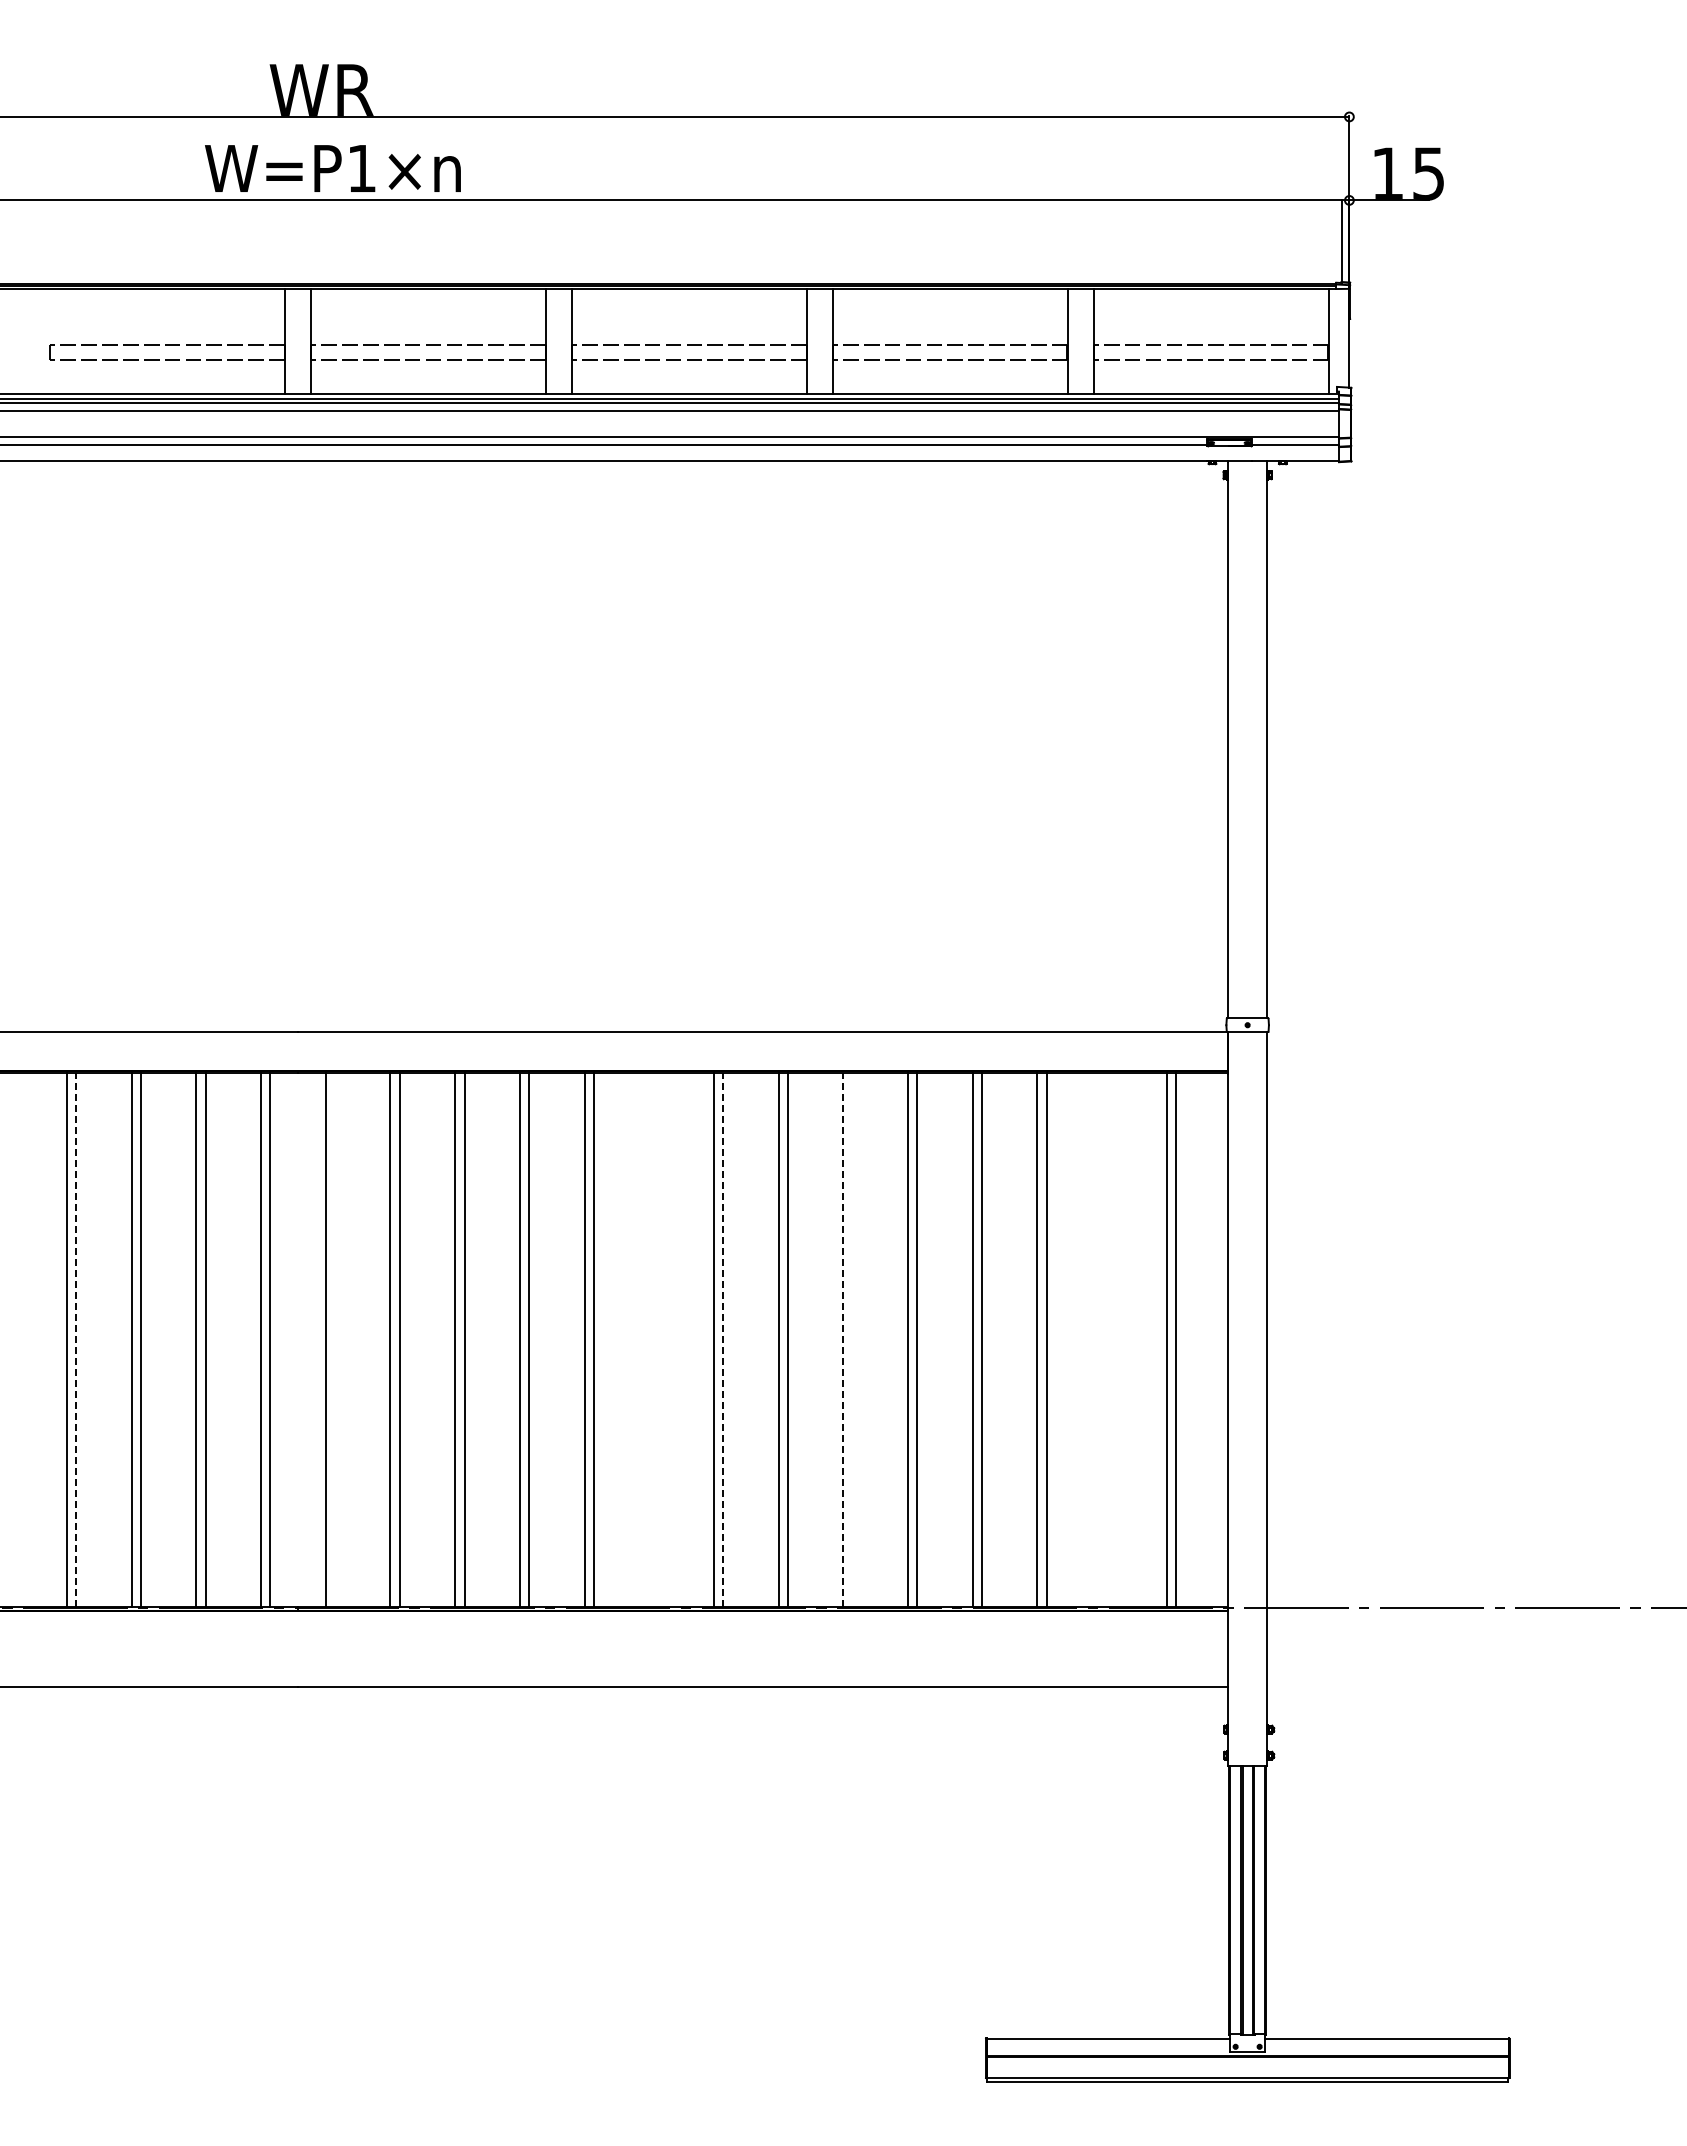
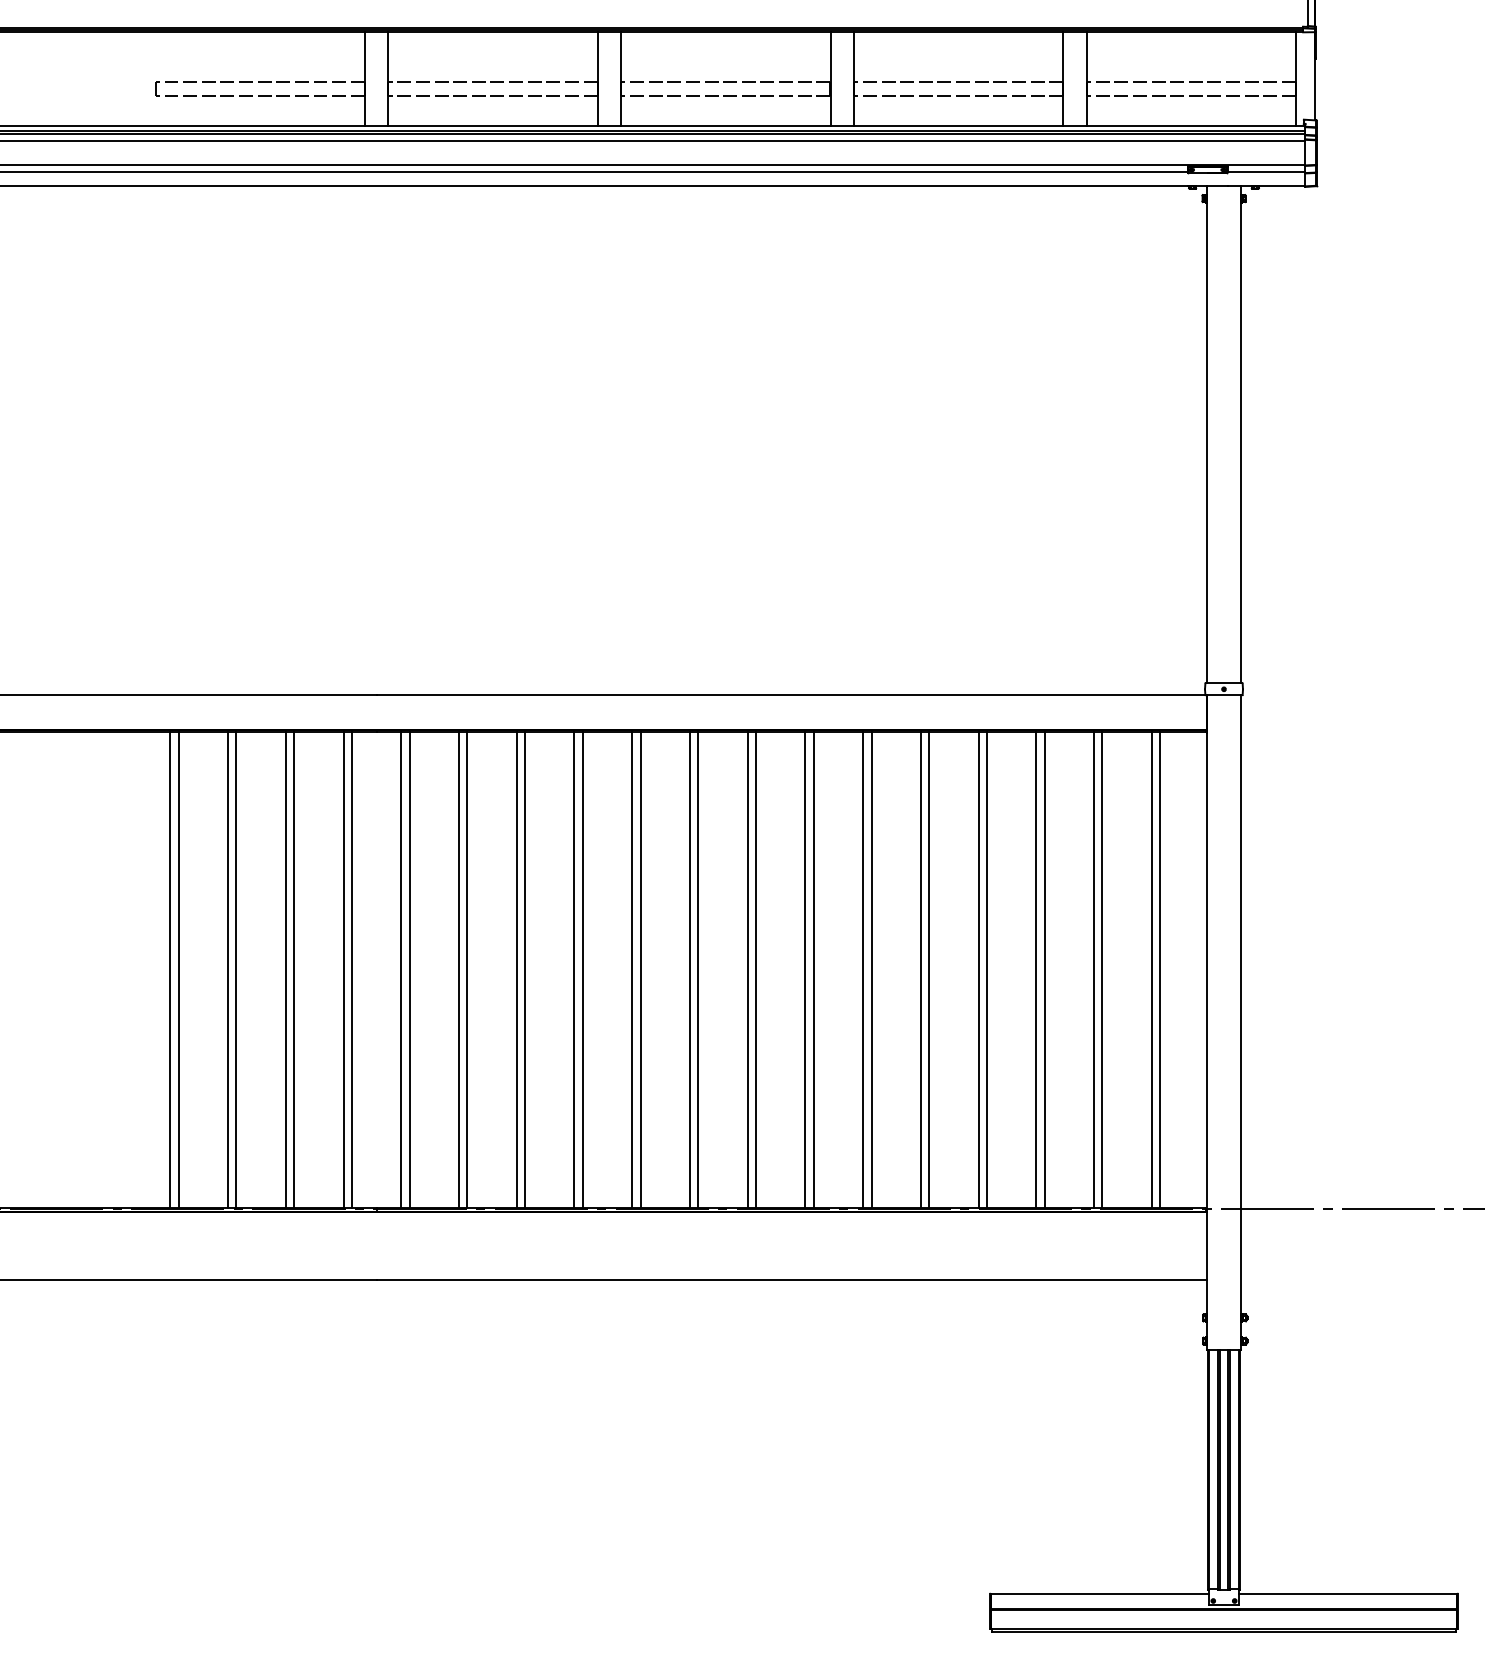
line: (76, 1339) -> (178, 969), dashed -> solid
line: (335, 1339) -> (410, 969), added
line: (649, 1339) -> (690, 969), added
line: (658, 1339) -> (698, 969), added
line: (723, 1339) -> (756, 969), dashed -> solid
line: (843, 1339) -> (863, 969), dashed -> solid
line: (852, 1339) -> (871, 969), added
line: (1102, 1339) -> (1094, 969), added
line: (1111, 1339) -> (1102, 969), added

